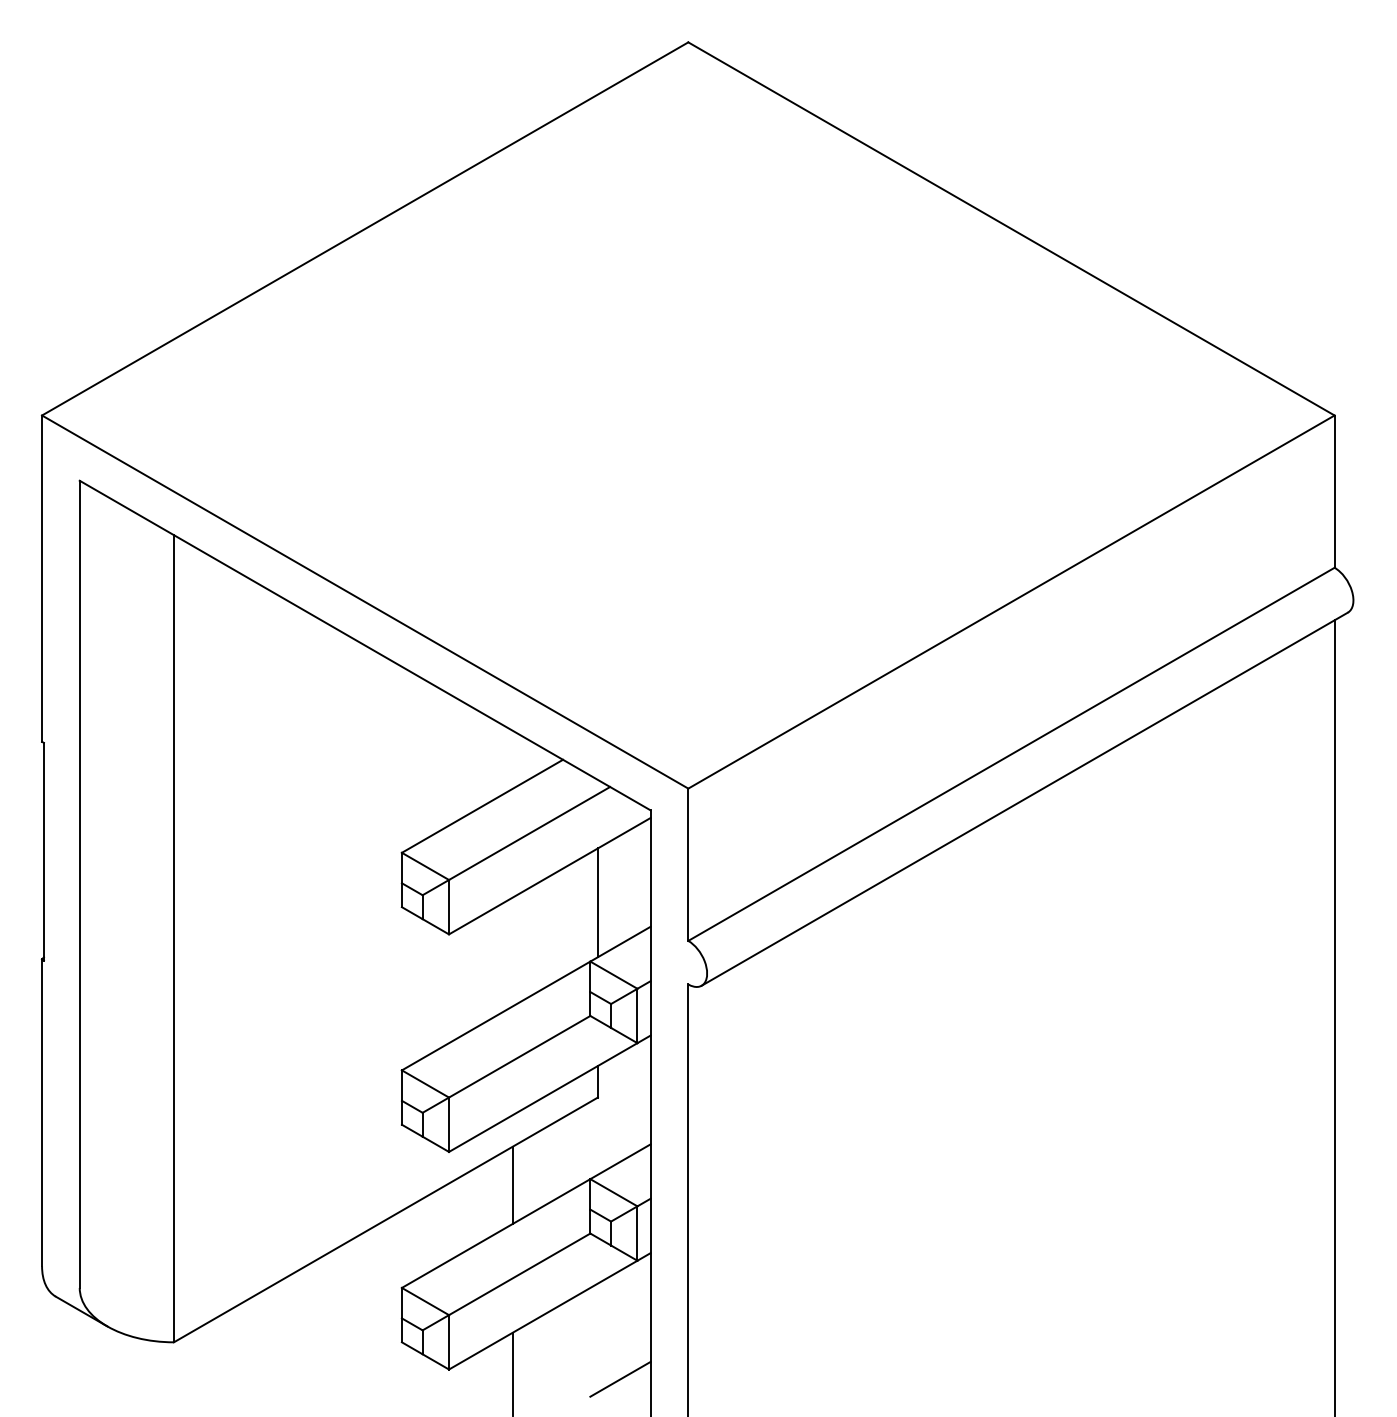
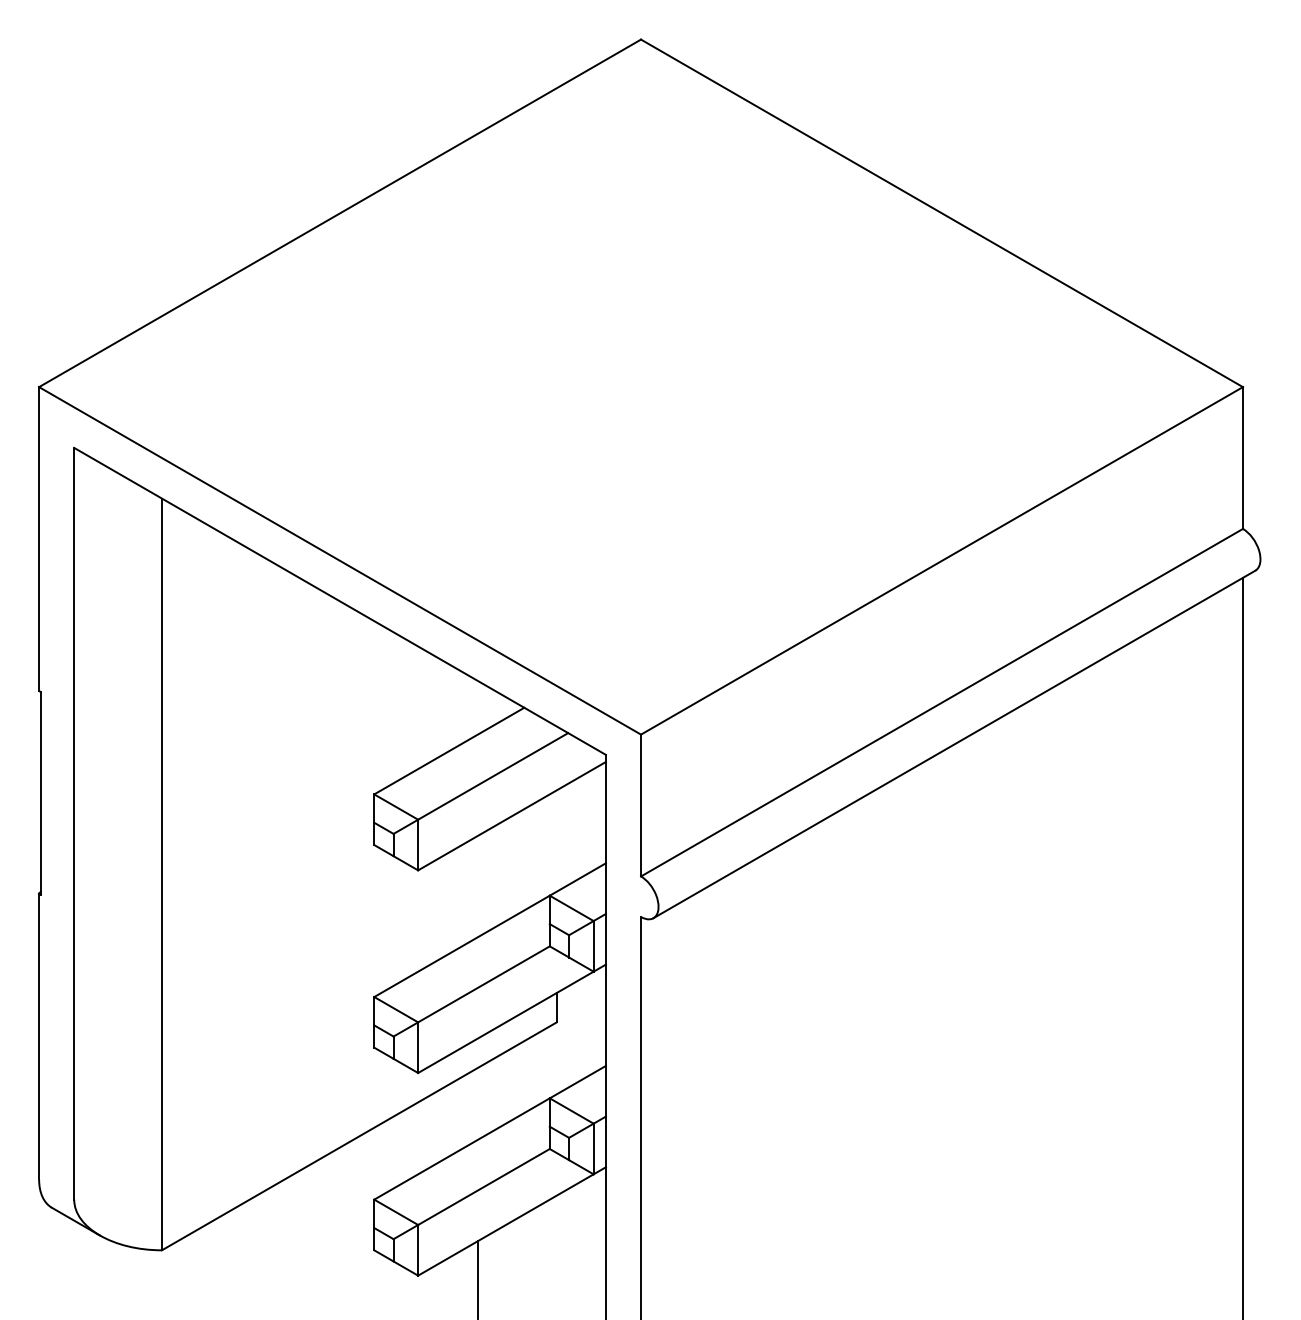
line: (597, 902) -> (556, 840), removed
line: (512, 1184) -> (477, 1103), removed
line: (620, 1379) -> (577, 1284), removed

